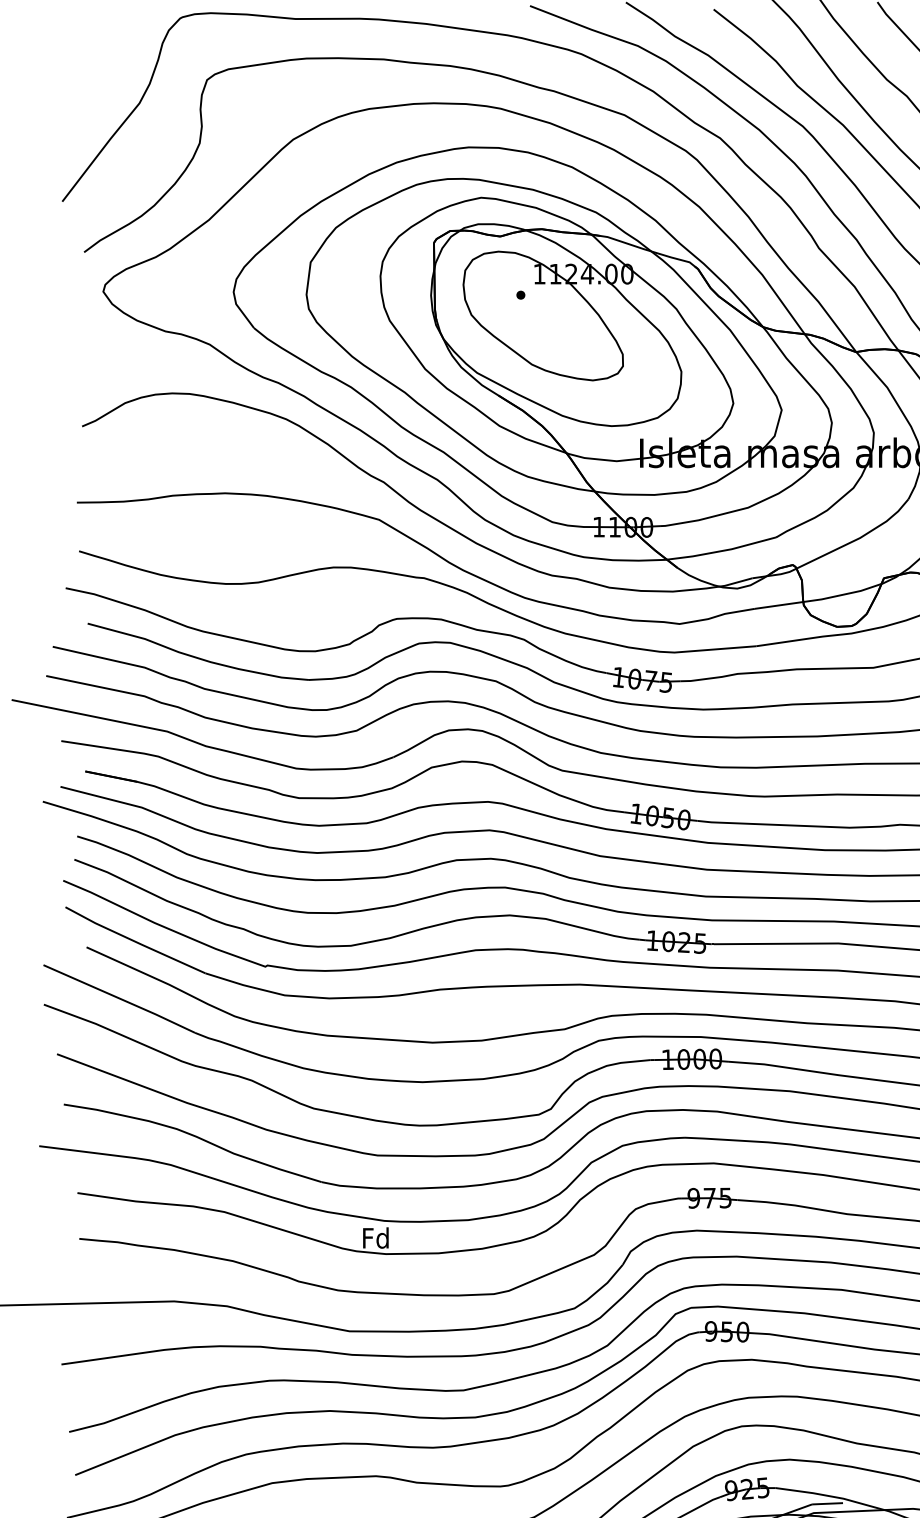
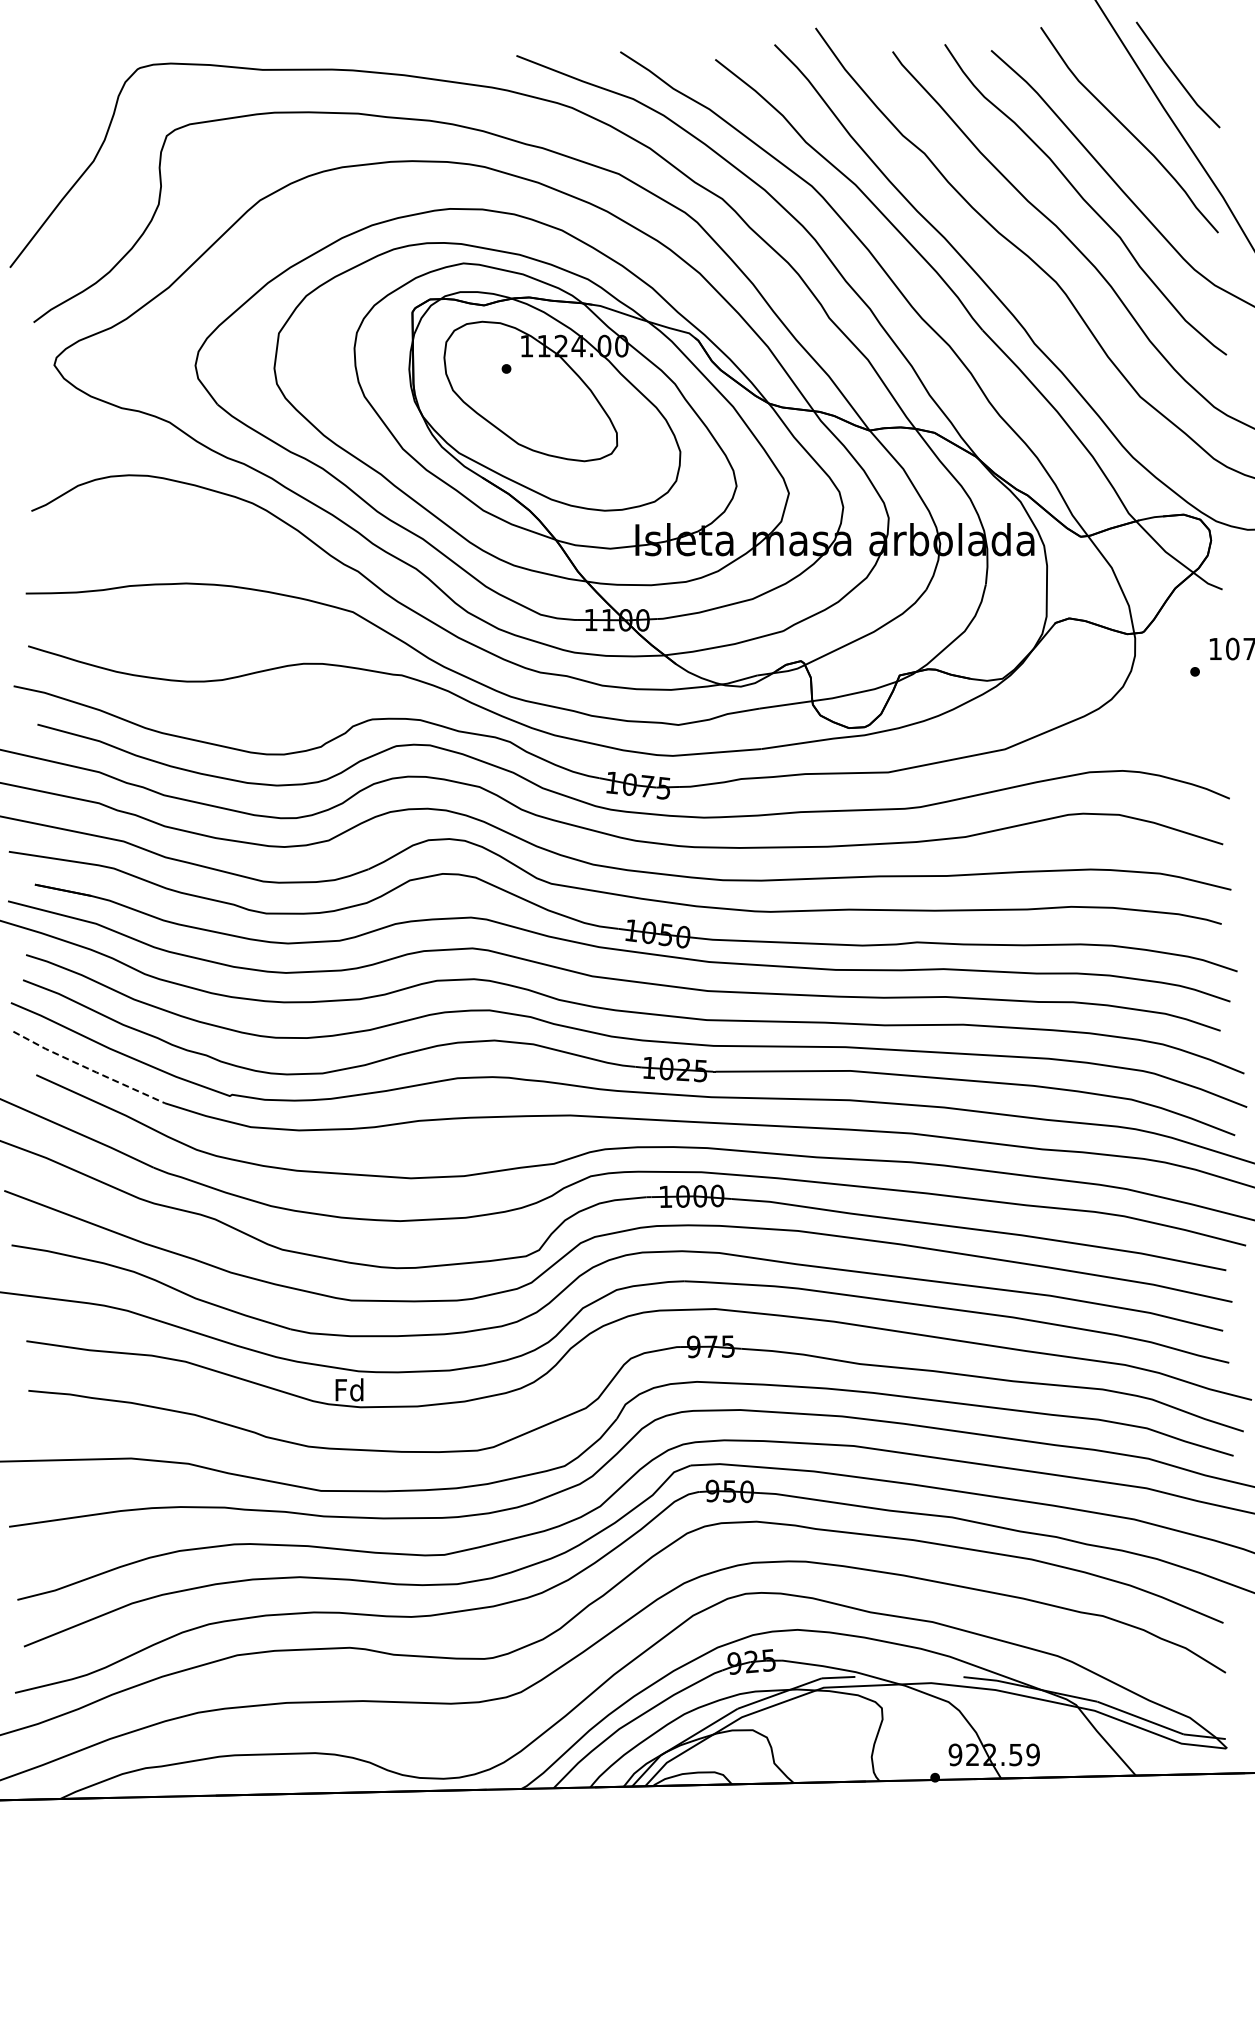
line: (135, 942) -> (89, 1069), solid -> dashed

